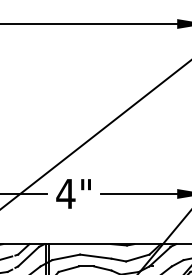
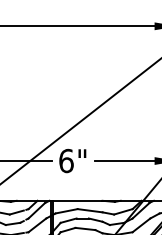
text: (66, 193) -> (66, 160), 4" -> 6"

